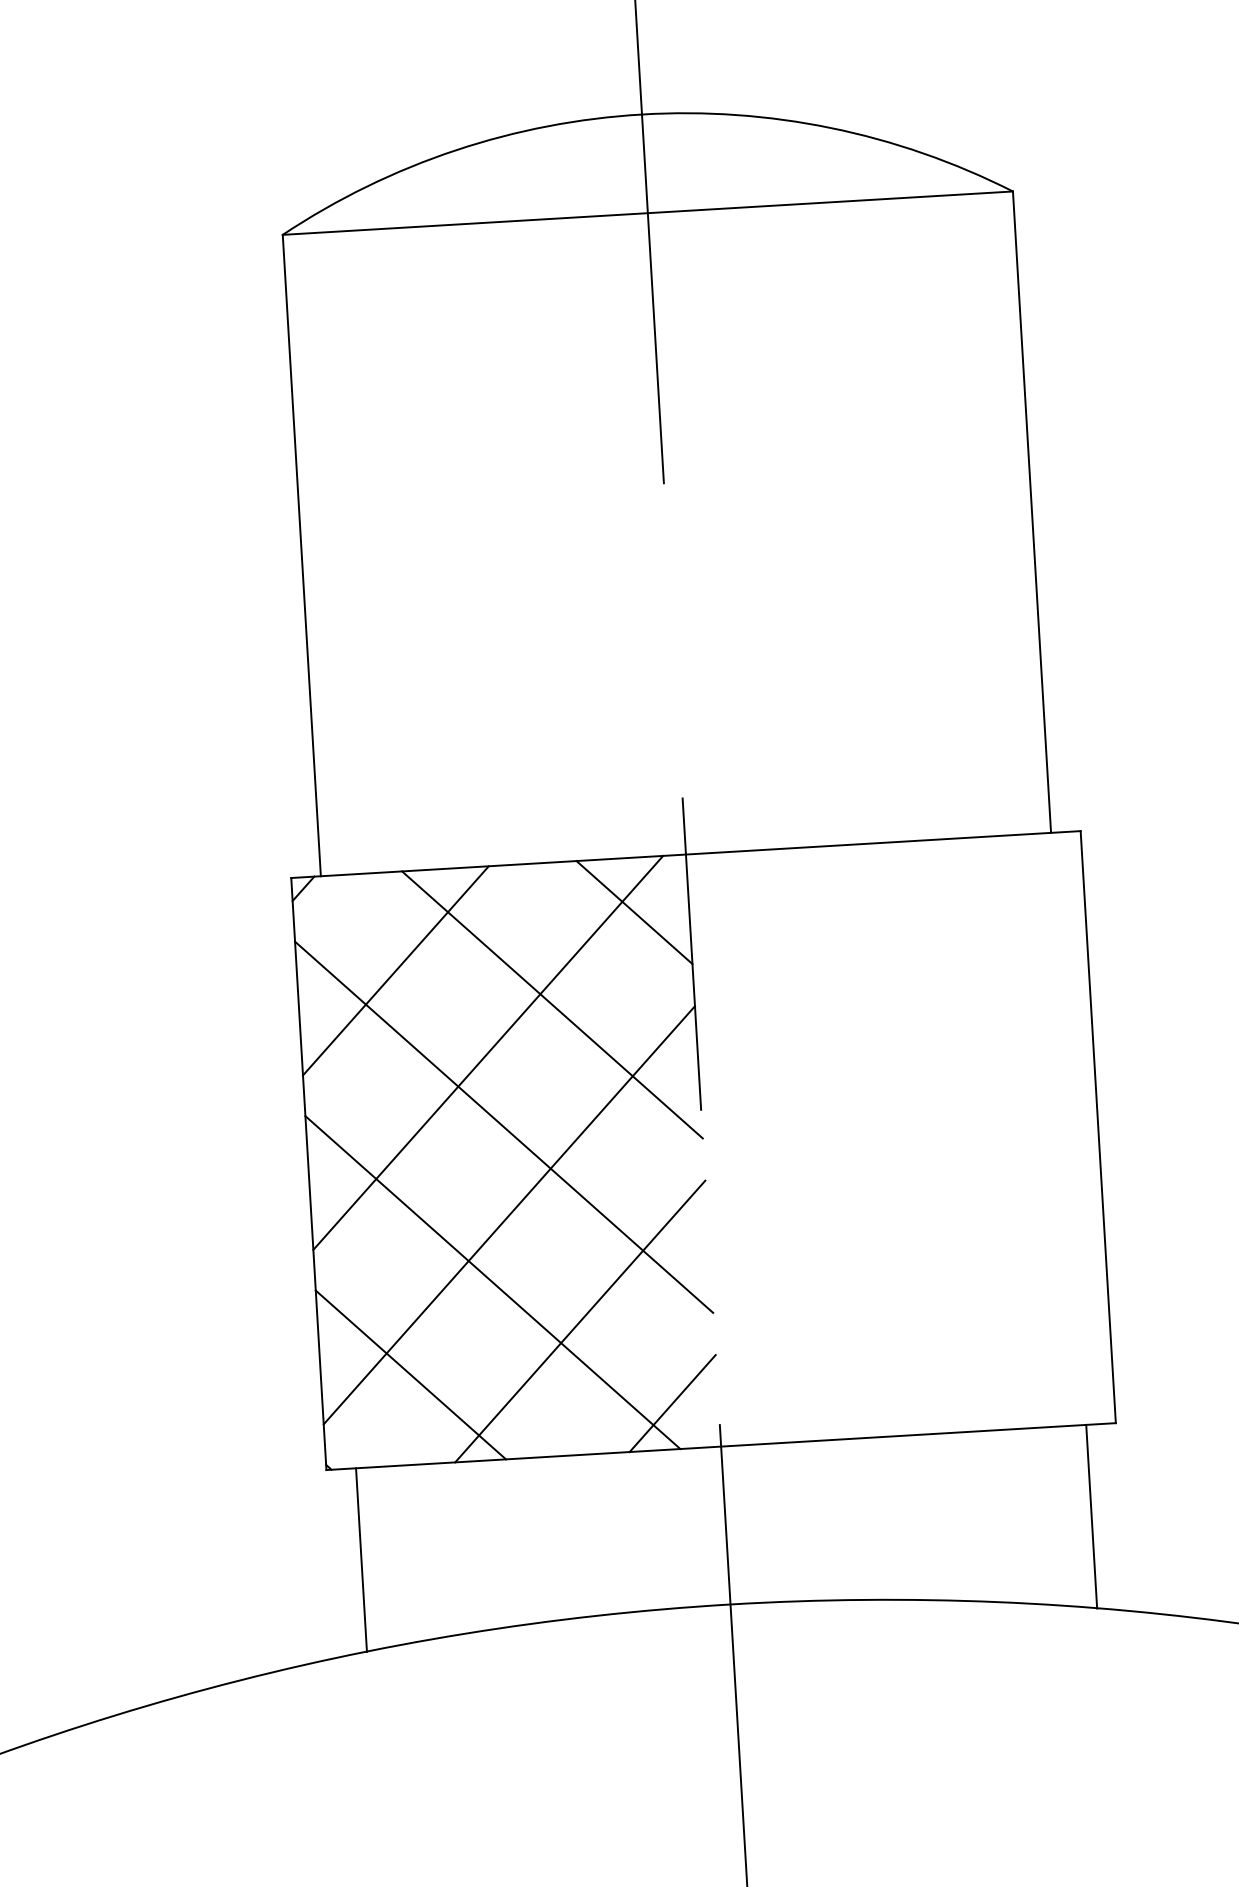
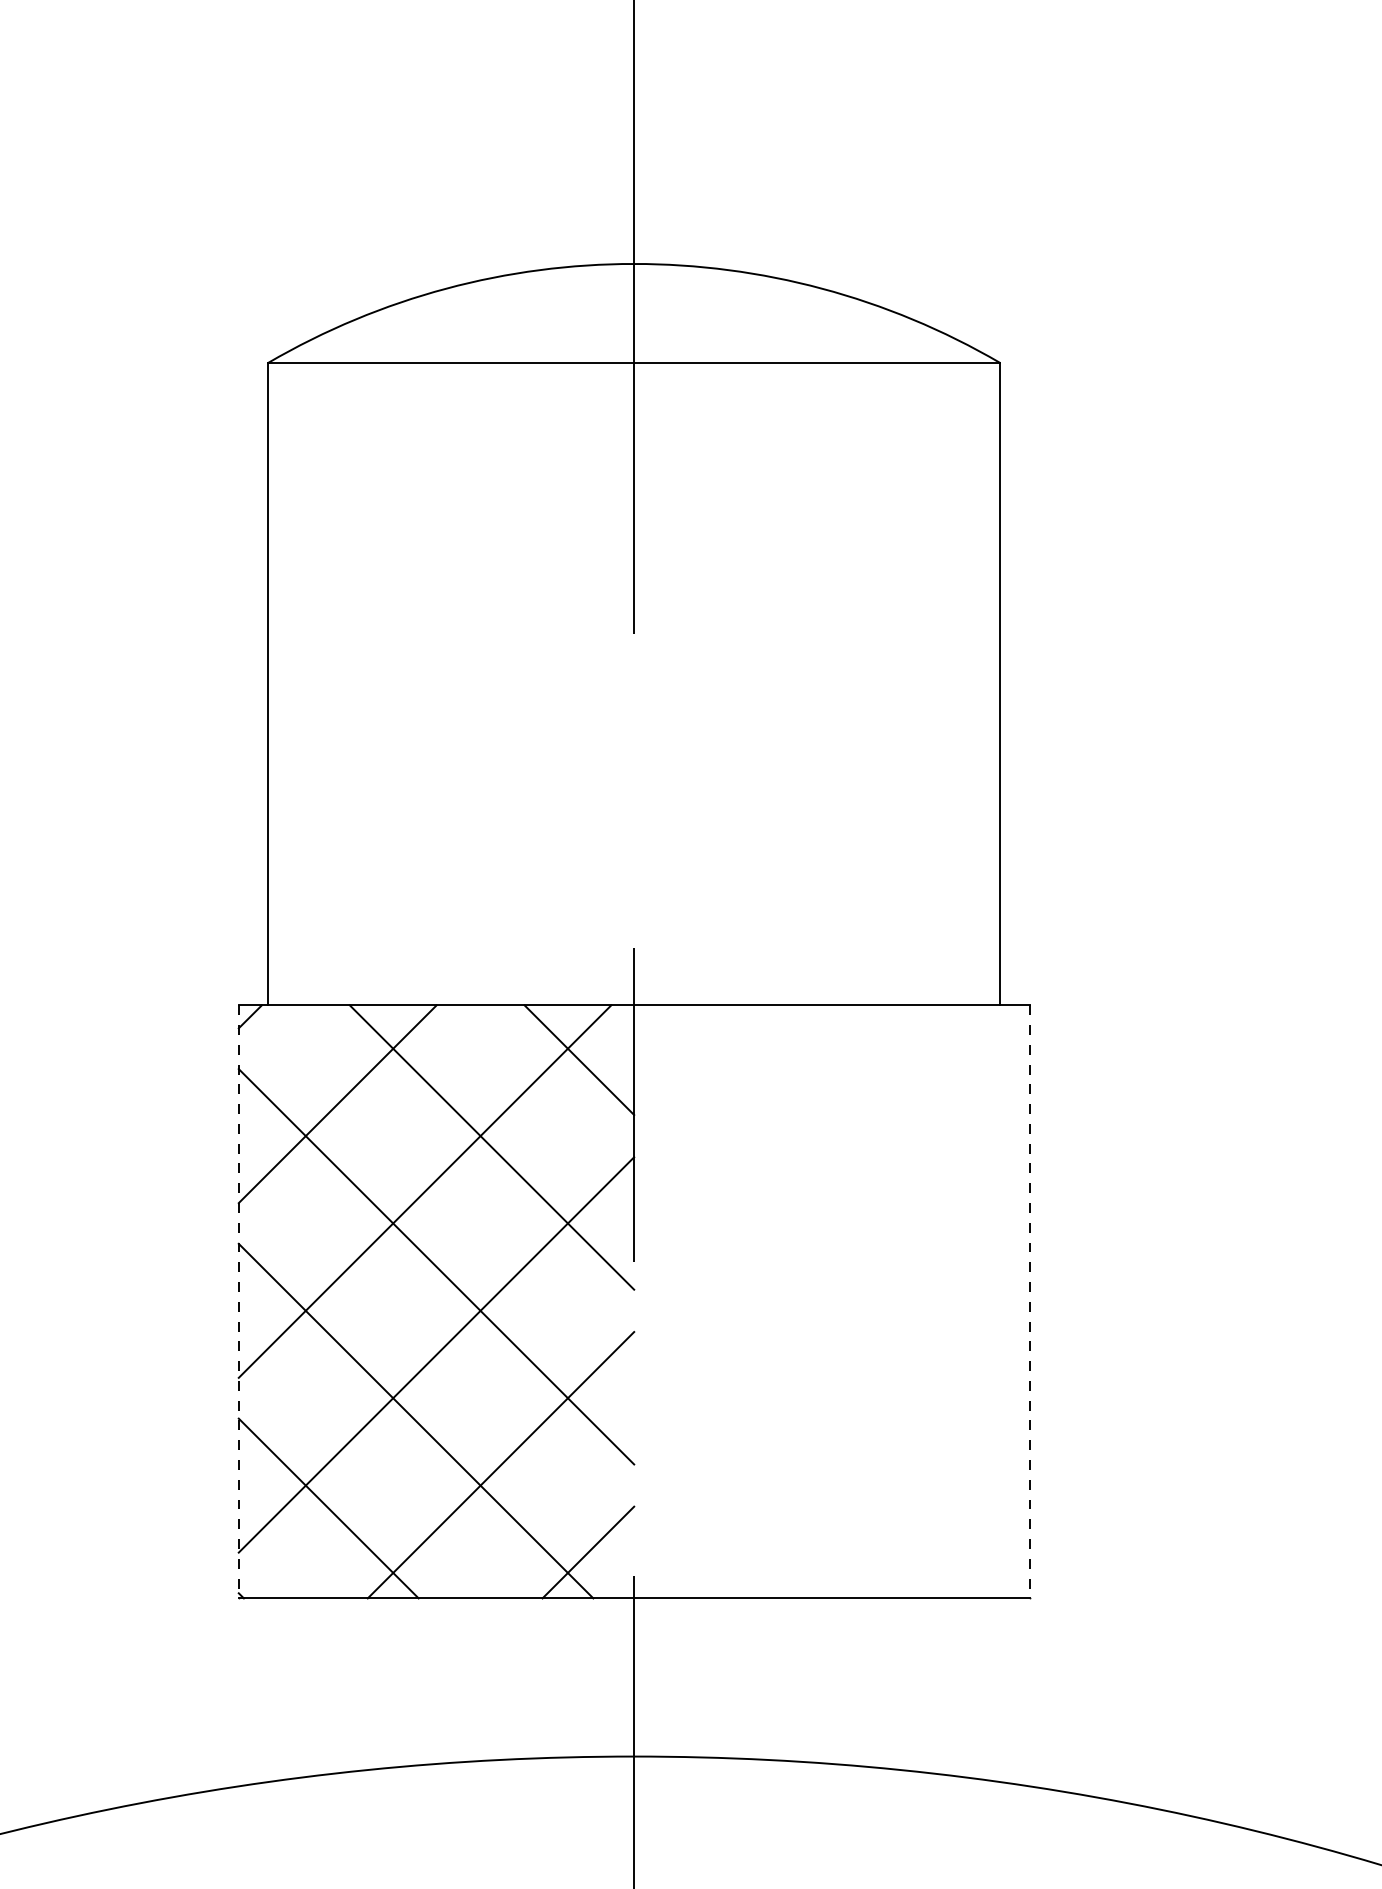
line: (1098, 1126) -> (1029, 1301), solid -> dashed
line: (308, 1173) -> (238, 1301), solid -> dashed
line: (1091, 1516) -> (999, 1690), removed
line: (361, 1560) -> (268, 1690), removed

